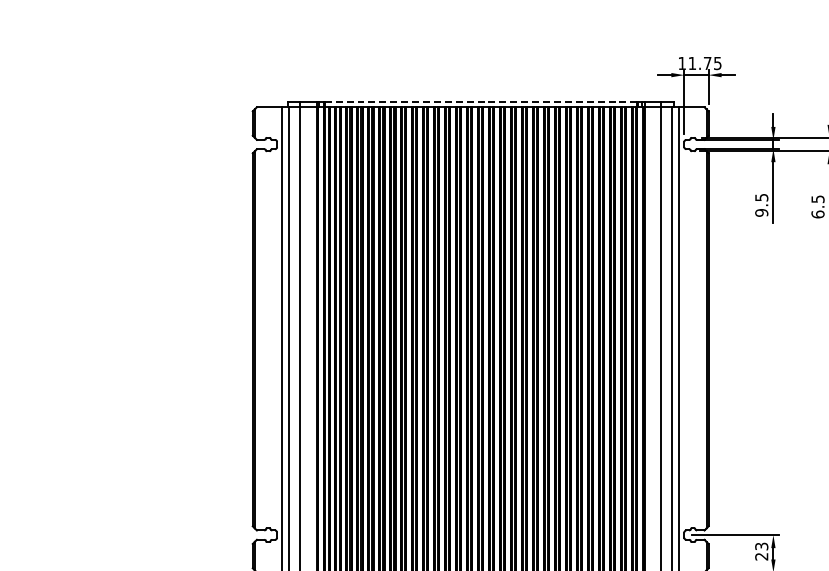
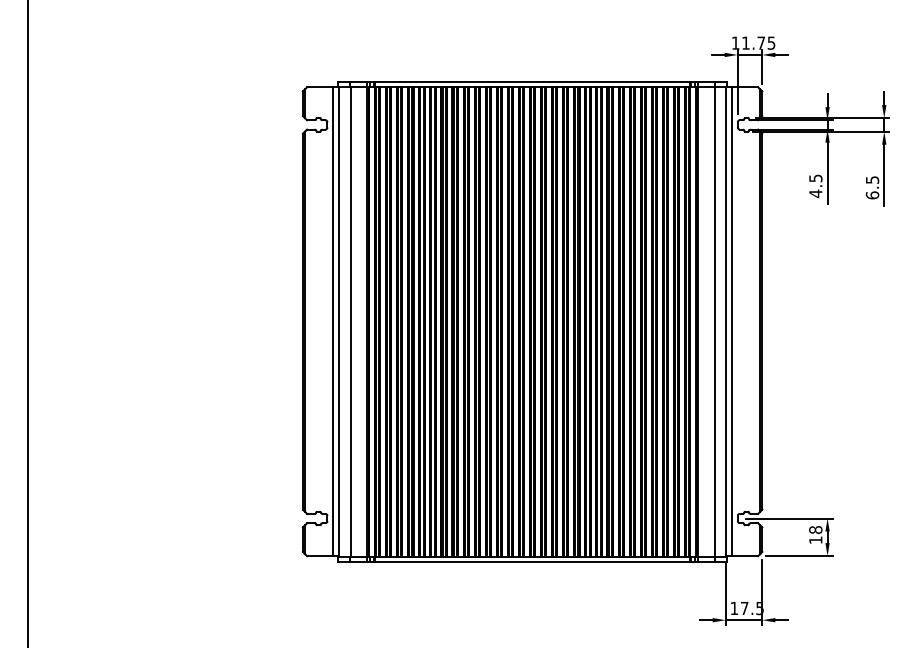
line: (481, 101) -> (533, 81), dashed -> solid
text: (761, 212) -> (815, 193), 9.5 -> 4.5
text: (761, 551) -> (815, 535), 23 -> 18

